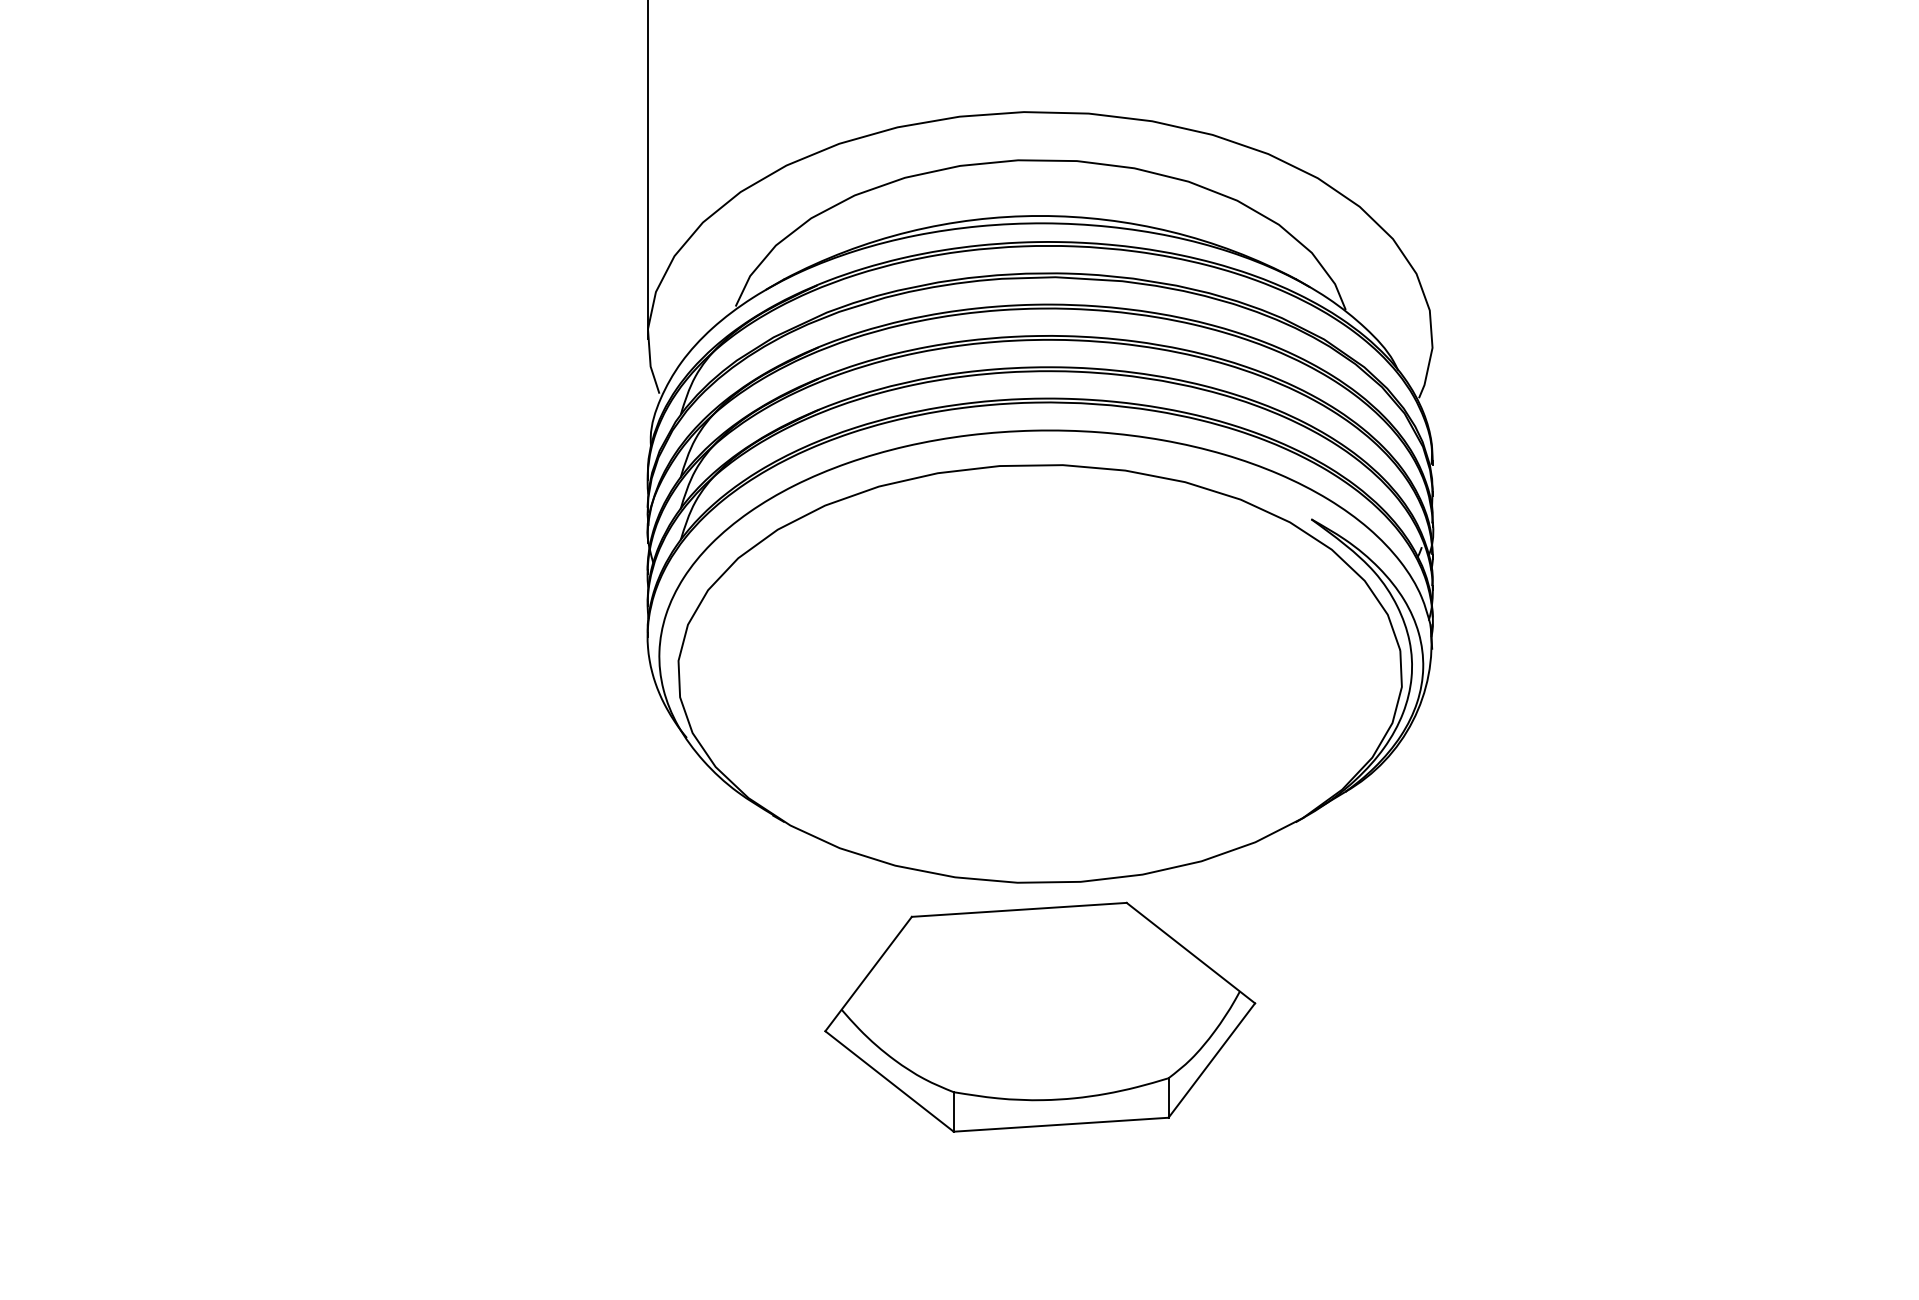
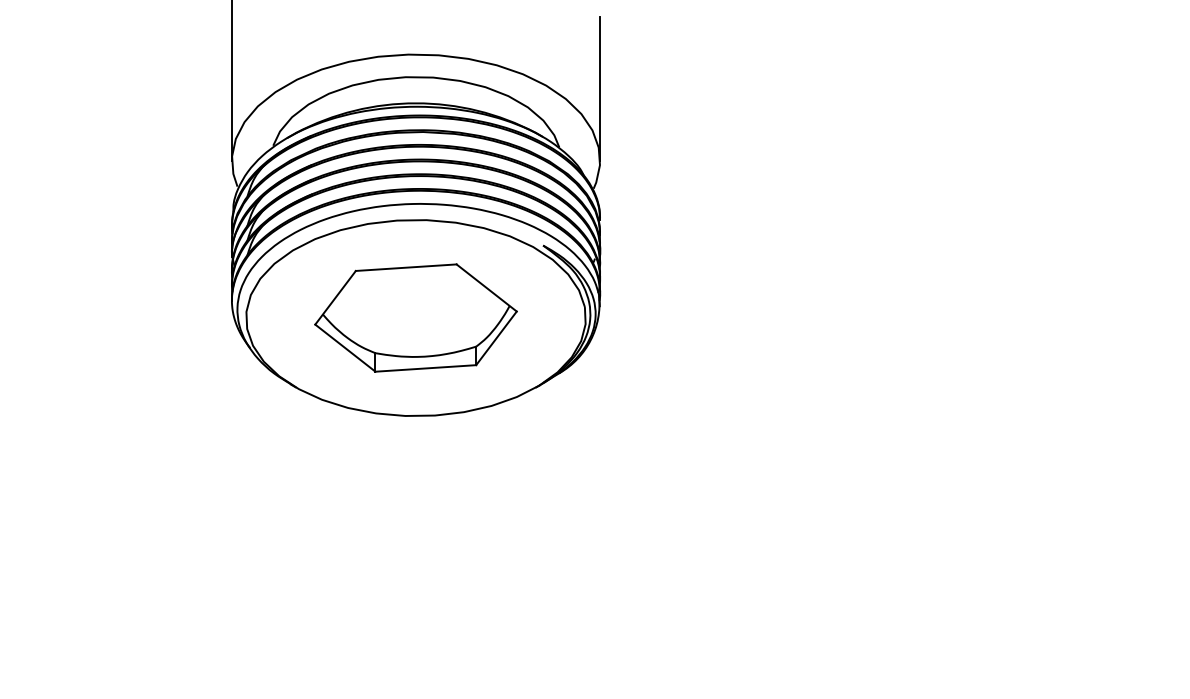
line: (1433, 184) -> (600, 88), added
part: (1039, 1016) -> (415, 317), moved

